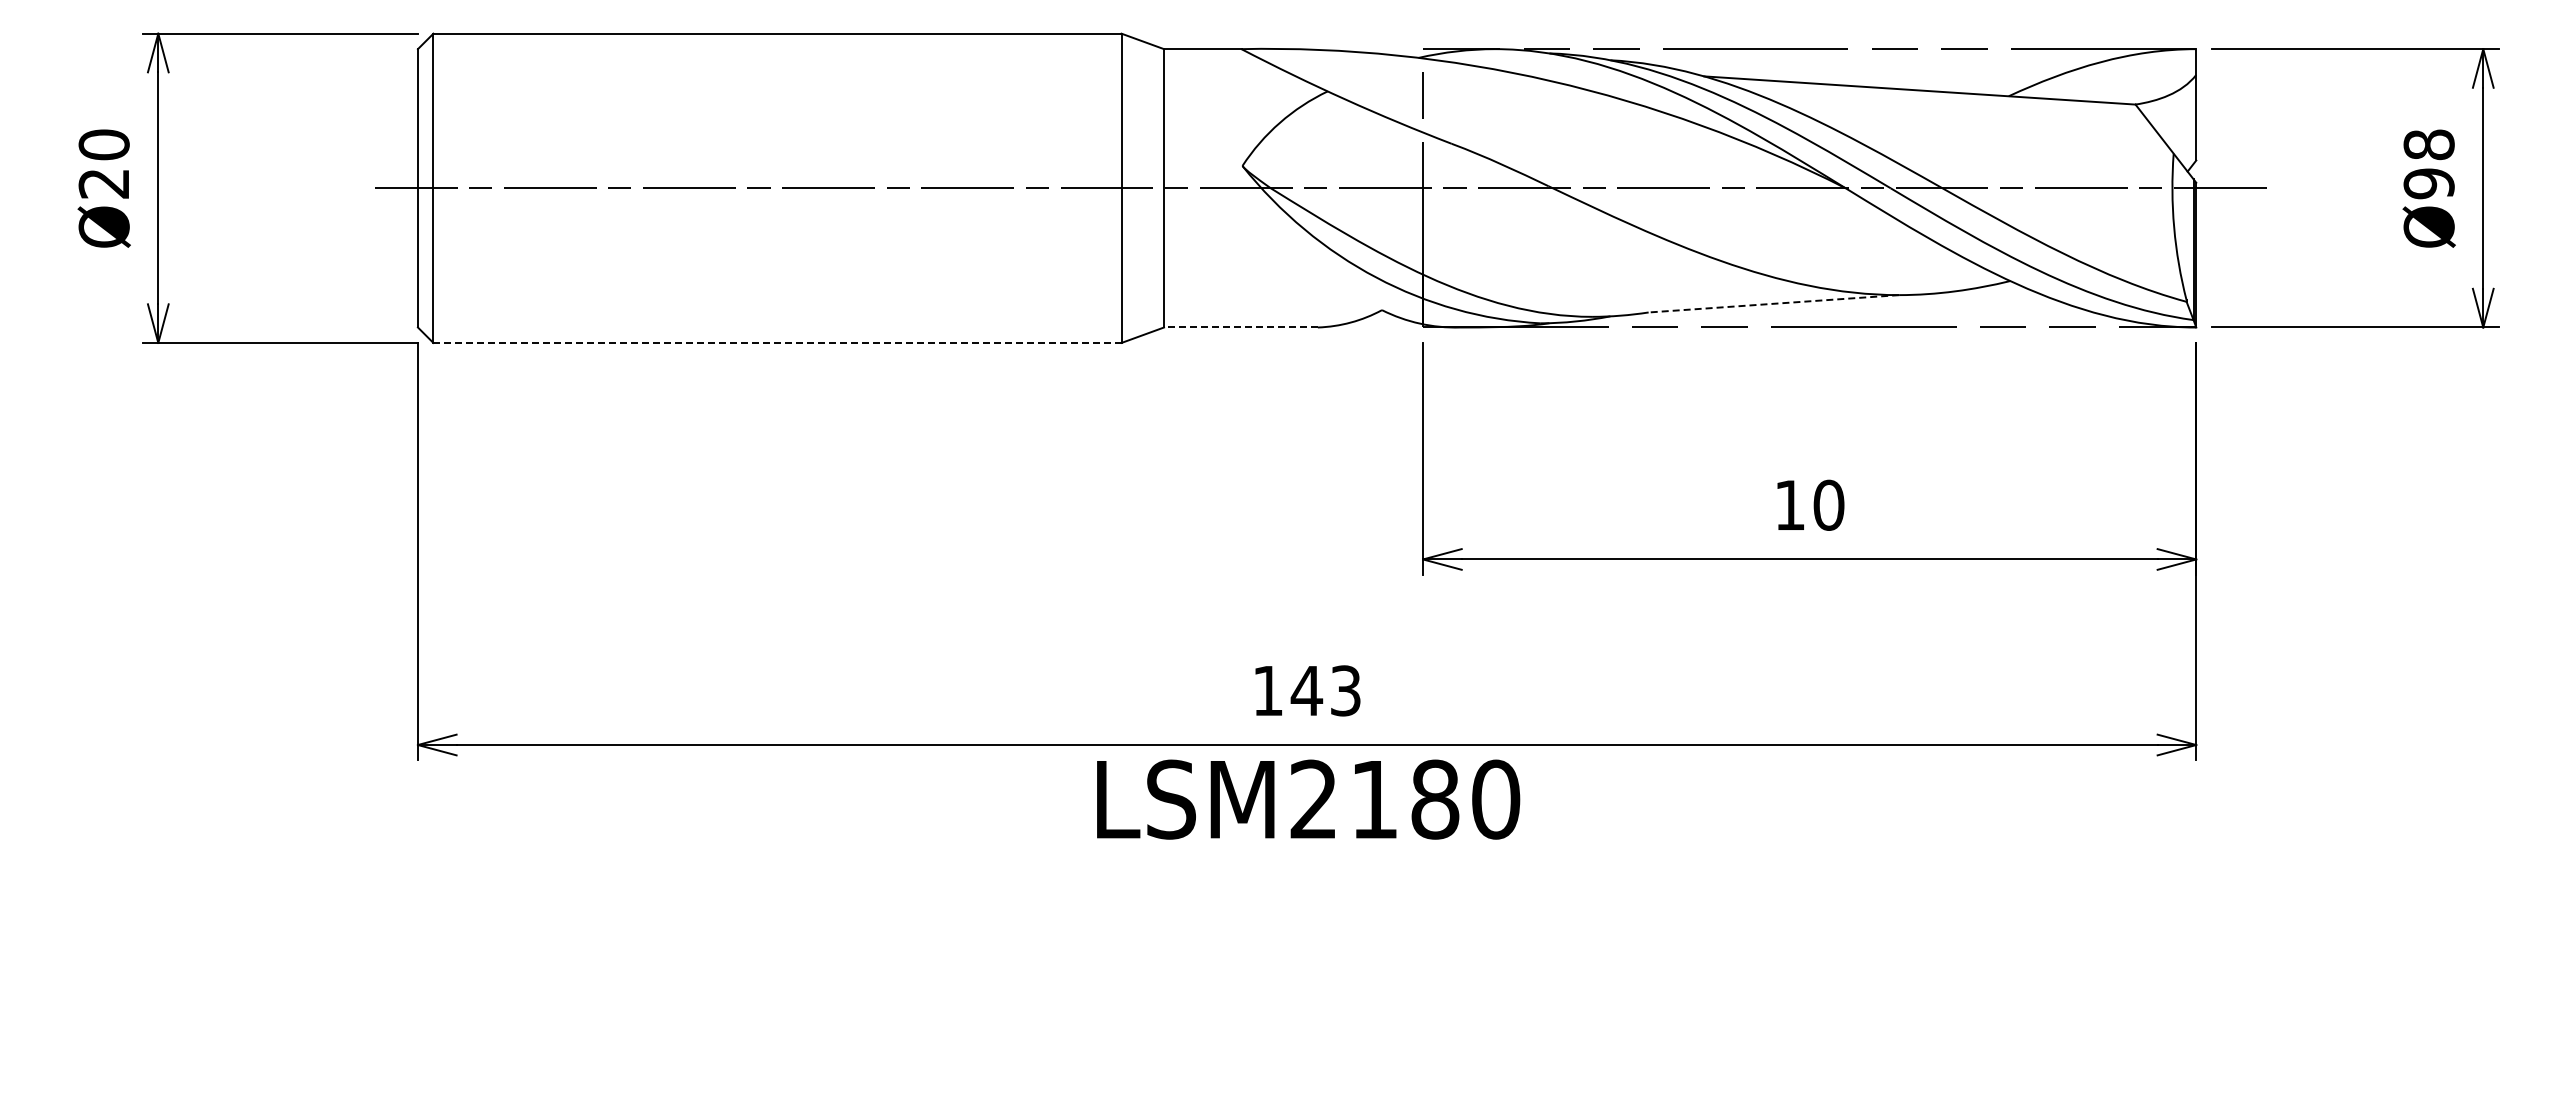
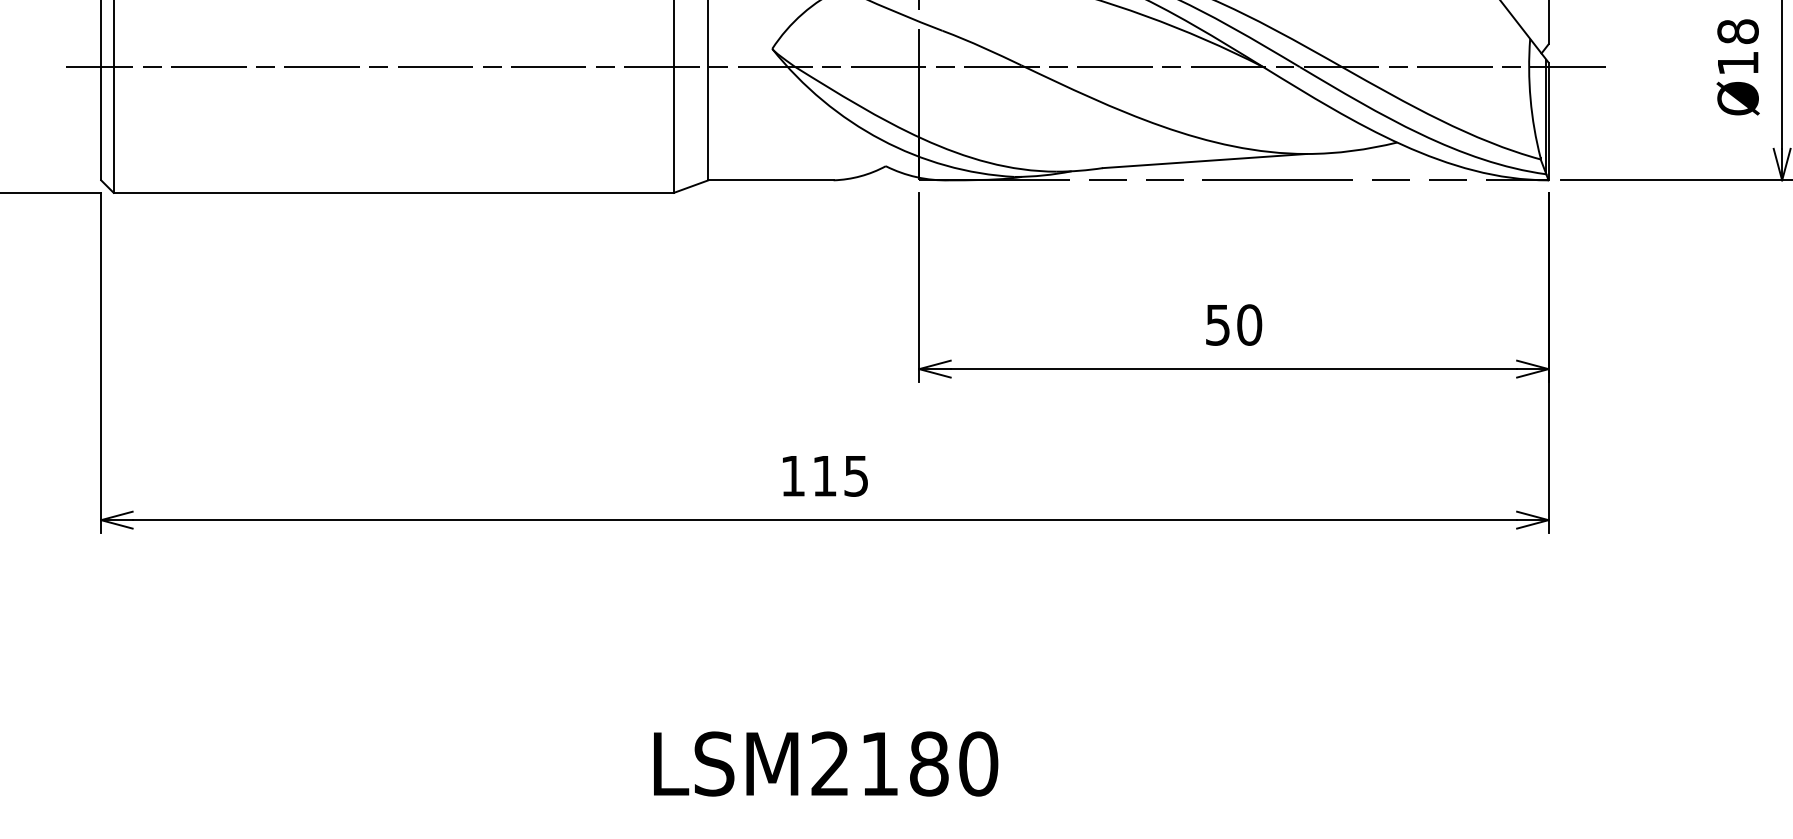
text: (2428, 183) -> (1737, 63), Ø98 -> Ø18
line: (1773, 303) -> (1204, 160), dashed -> solid
line: (1240, 327) -> (770, 180), dashed -> solid
line: (776, 342) -> (393, 192), dashed -> solid
text: (1789, 505) -> (1217, 325), 10 -> 50
text: (1325, 690) -> (839, 475), 143 -> 115
text: (1308, 799) -> (825, 763), moved

